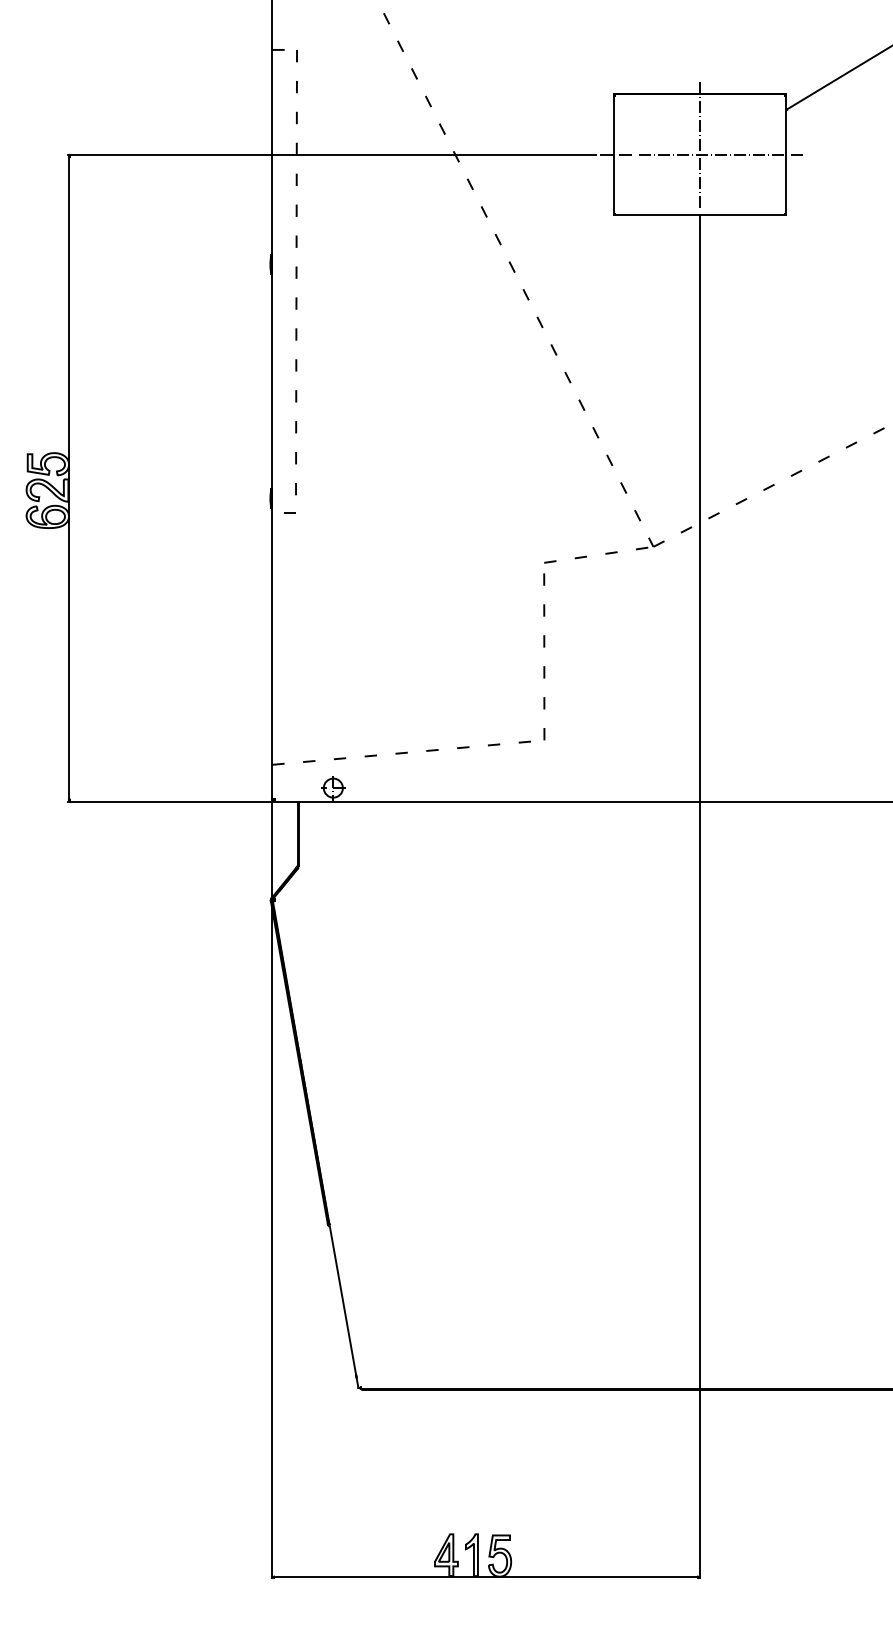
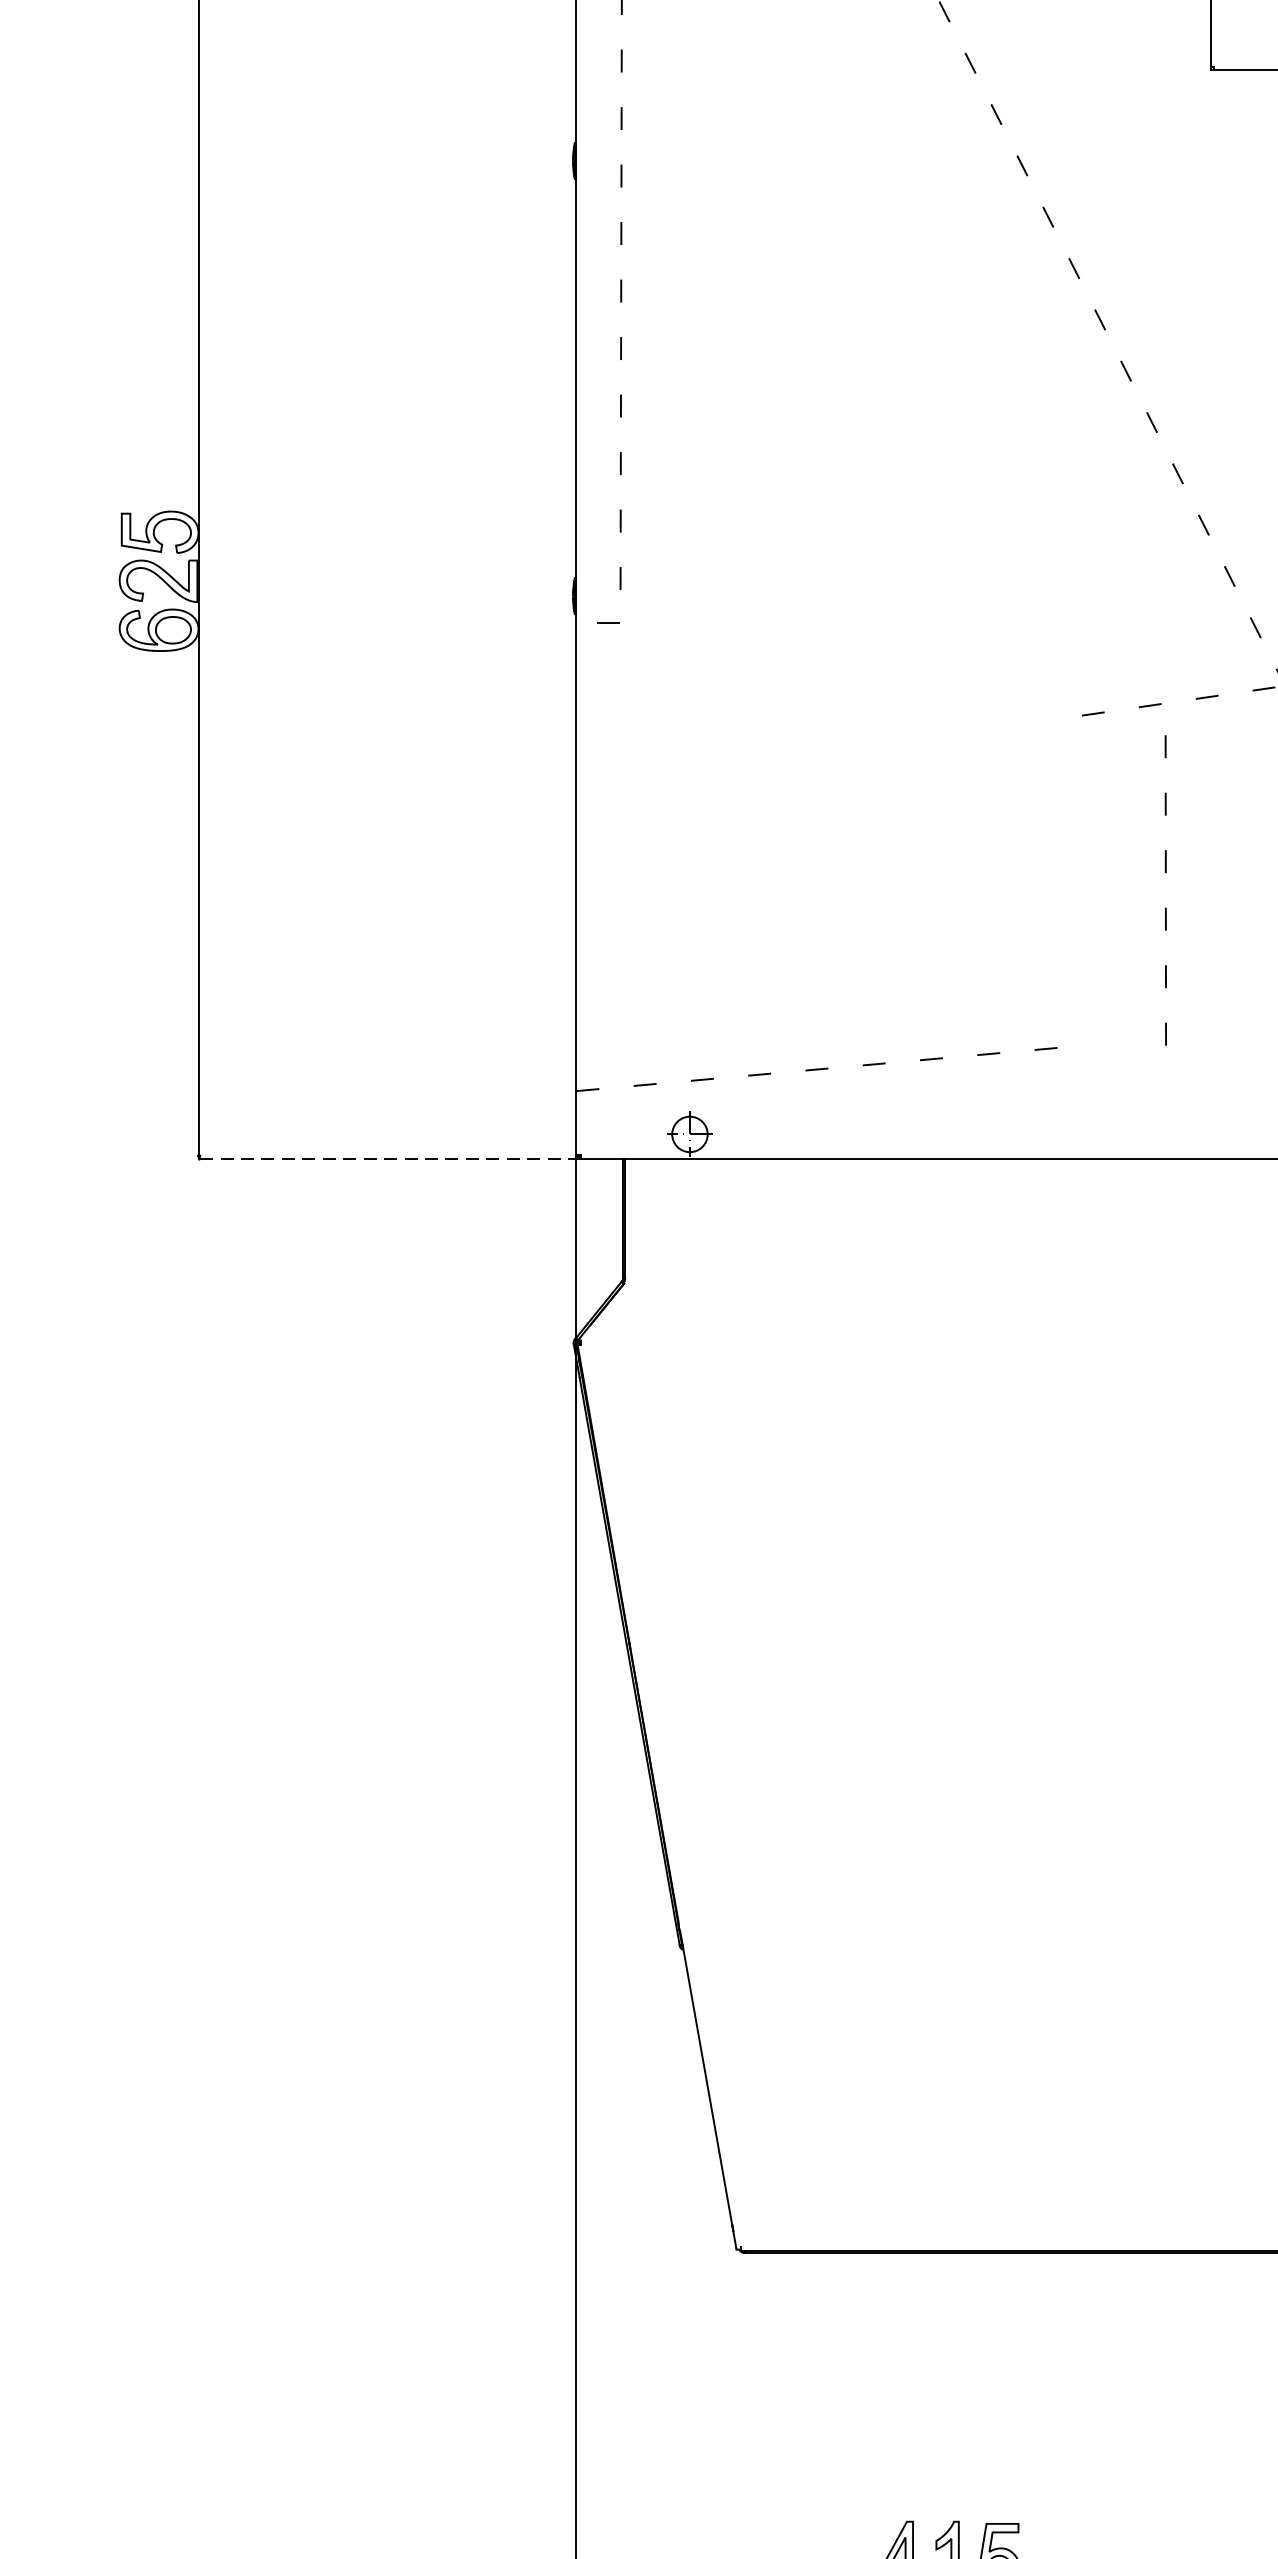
line: (544, 647) -> (1166, 872), moved
line: (171, 801) -> (389, 1159), solid -> dashed

